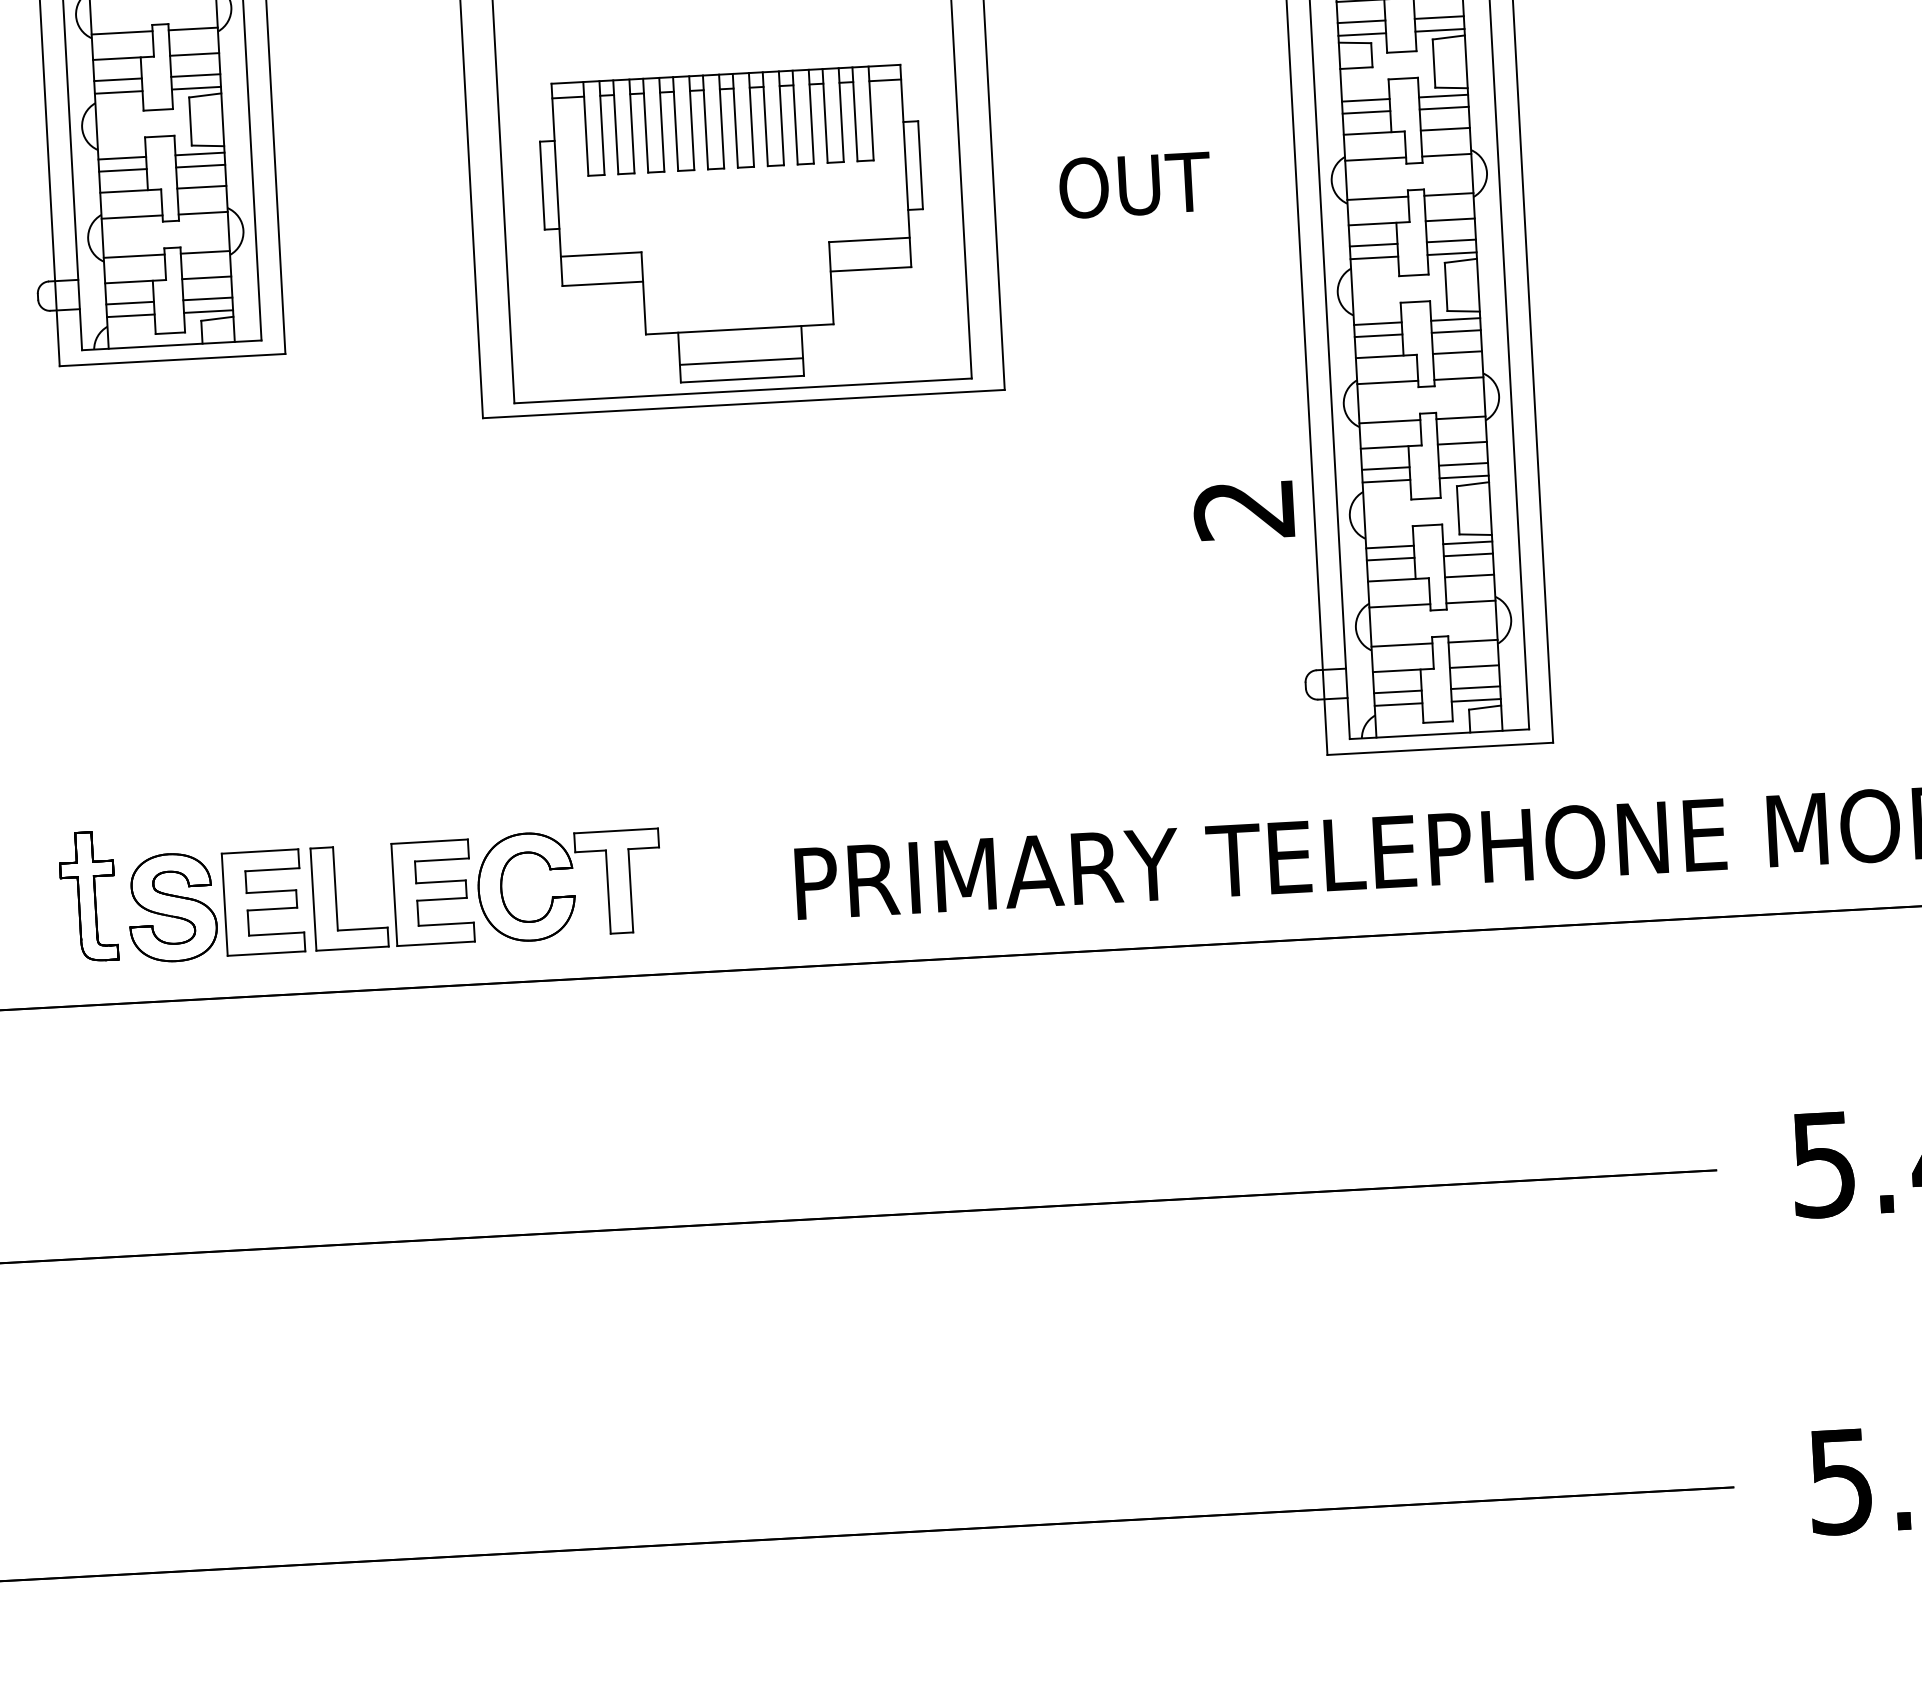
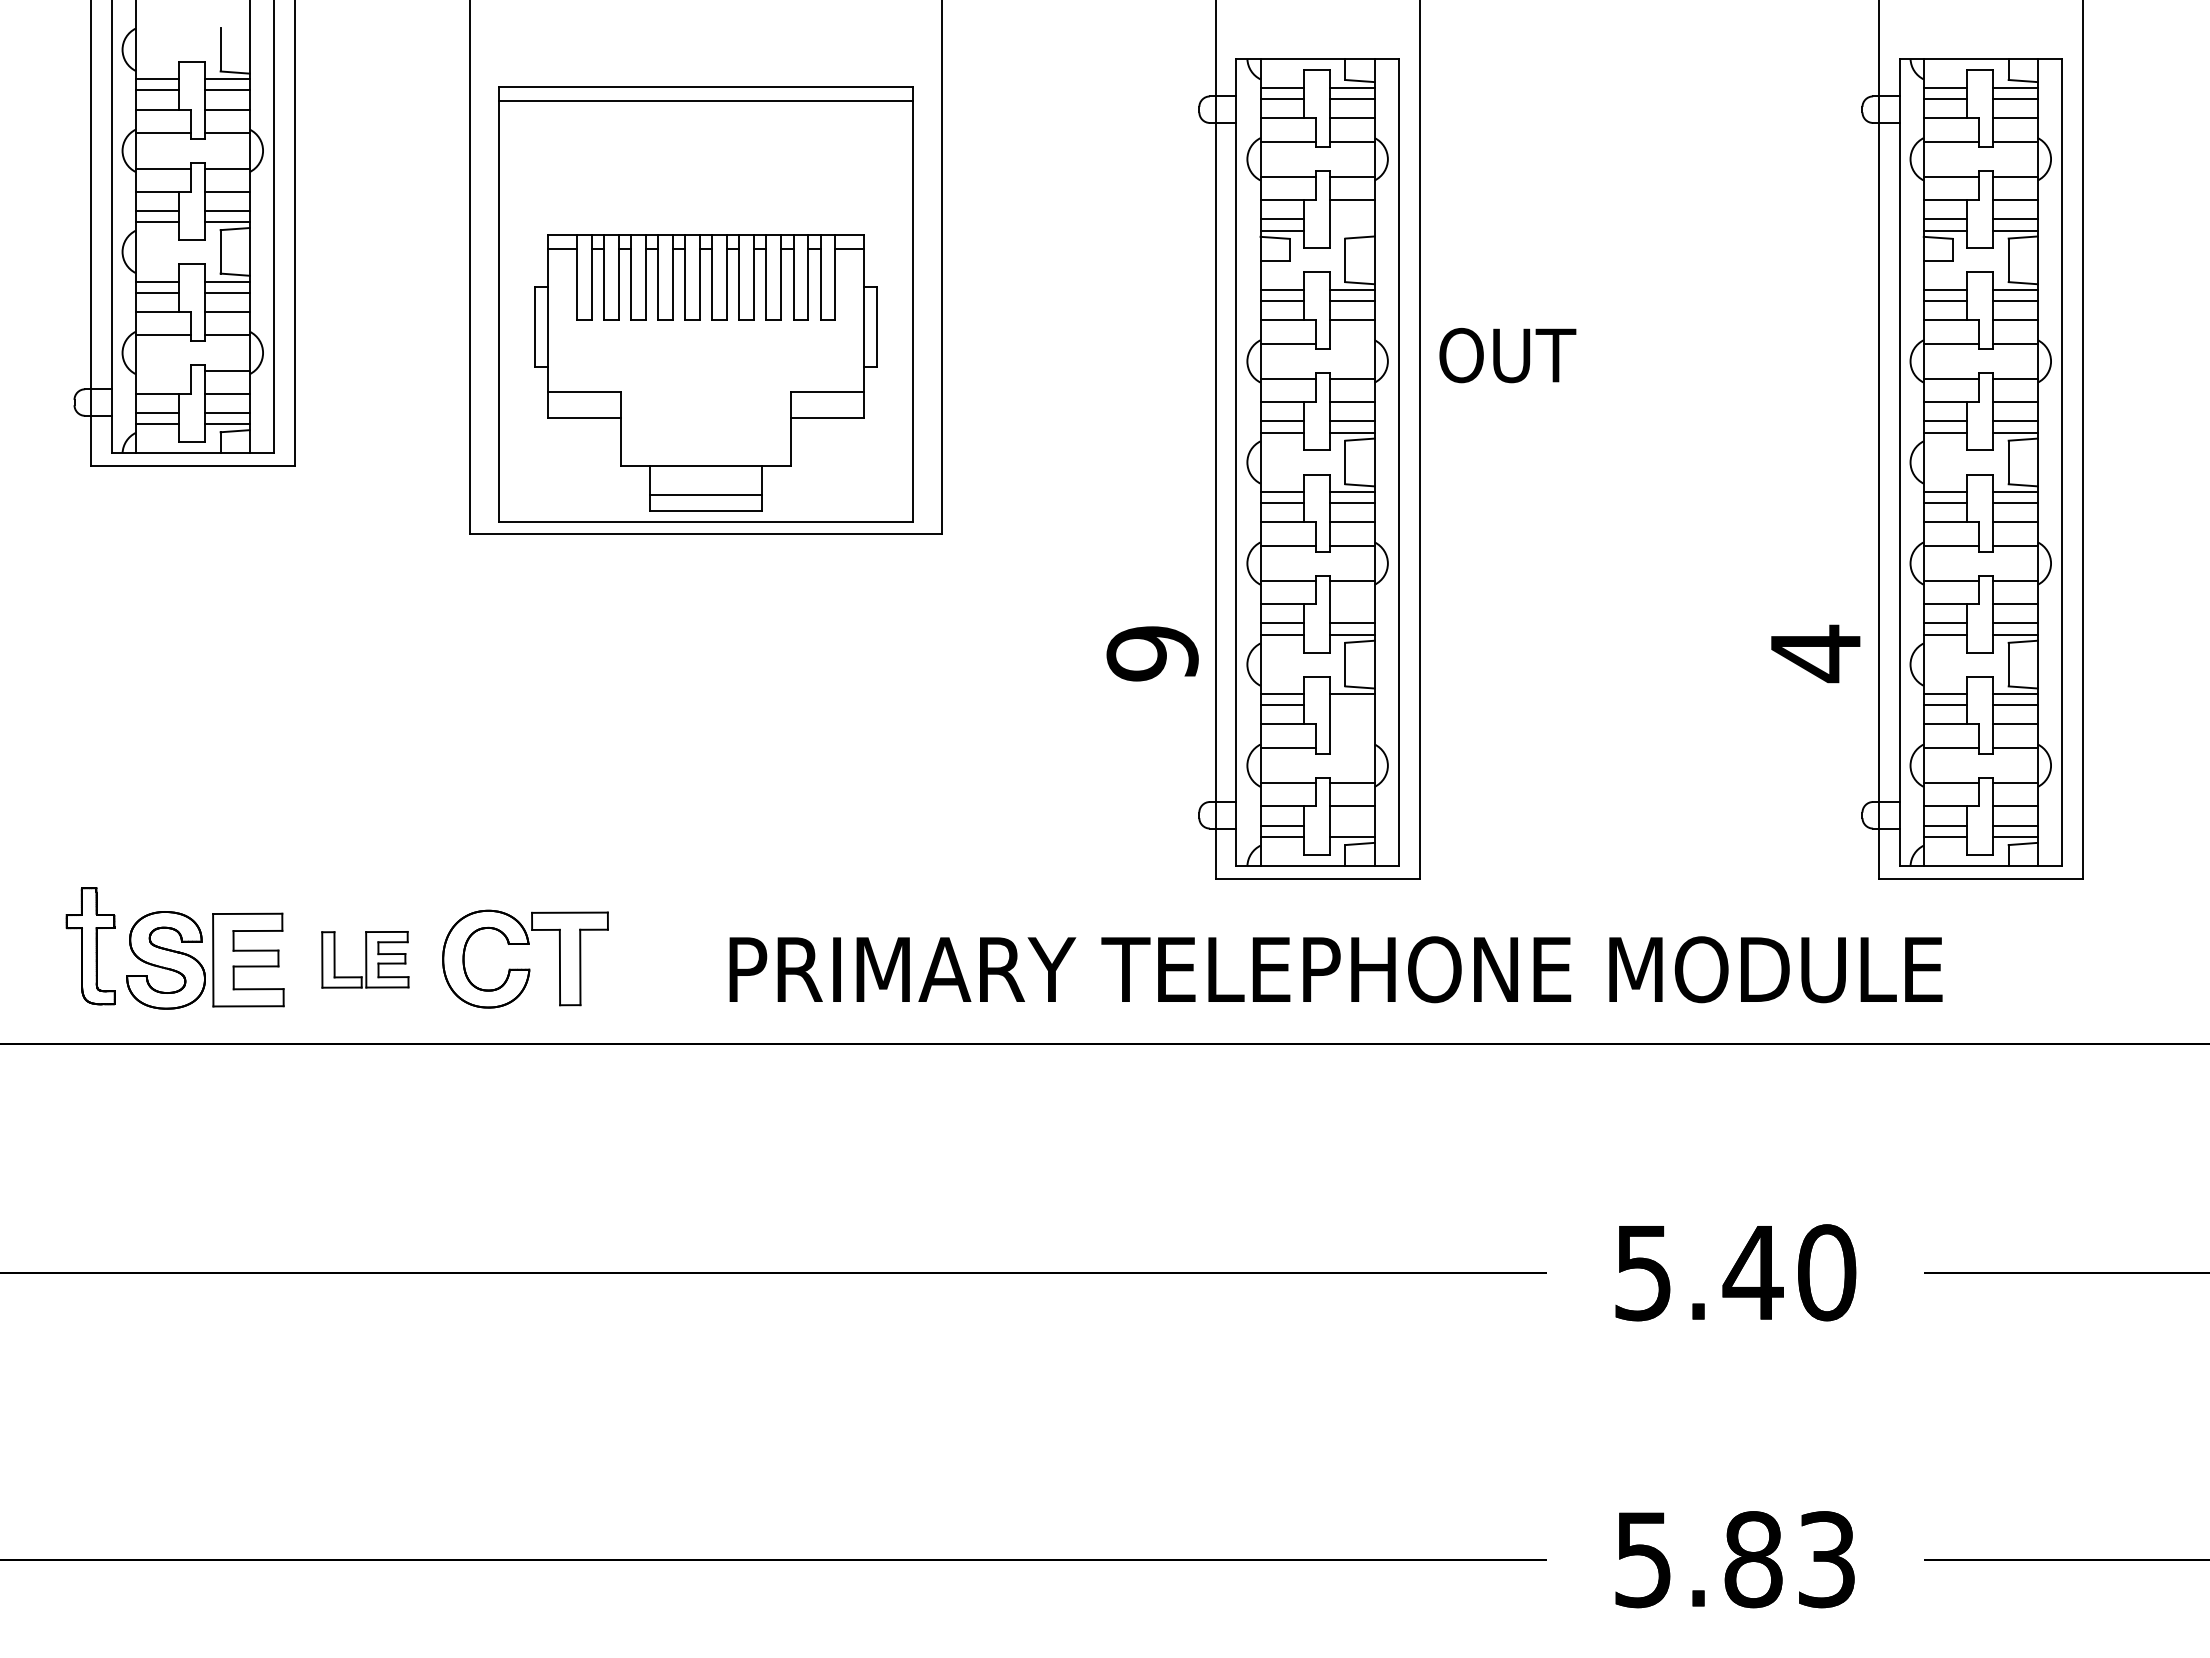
line: (1439, 18) -> (1352, 219), removed
line: (1440, 30) -> (1352, 230), removed
line: (1446, 155) -> (1352, 343), removed
text: (1134, 185) -> (1507, 355), moved
line: (133, 256) -> (162, 370), removed
line: (1462, 443) -> (1352, 604), removed
text: (1244, 509) -> (1152, 653), 2 -> 9
line: (1468, 555) -> (1352, 705), removed
line: (1469, 576) -> (1352, 724), removed
line: (1470, 601) -> (1352, 747), removed
line: (1475, 687) -> (1352, 825), removed
part: (392, 894) -> (365, 959), size x0.6

